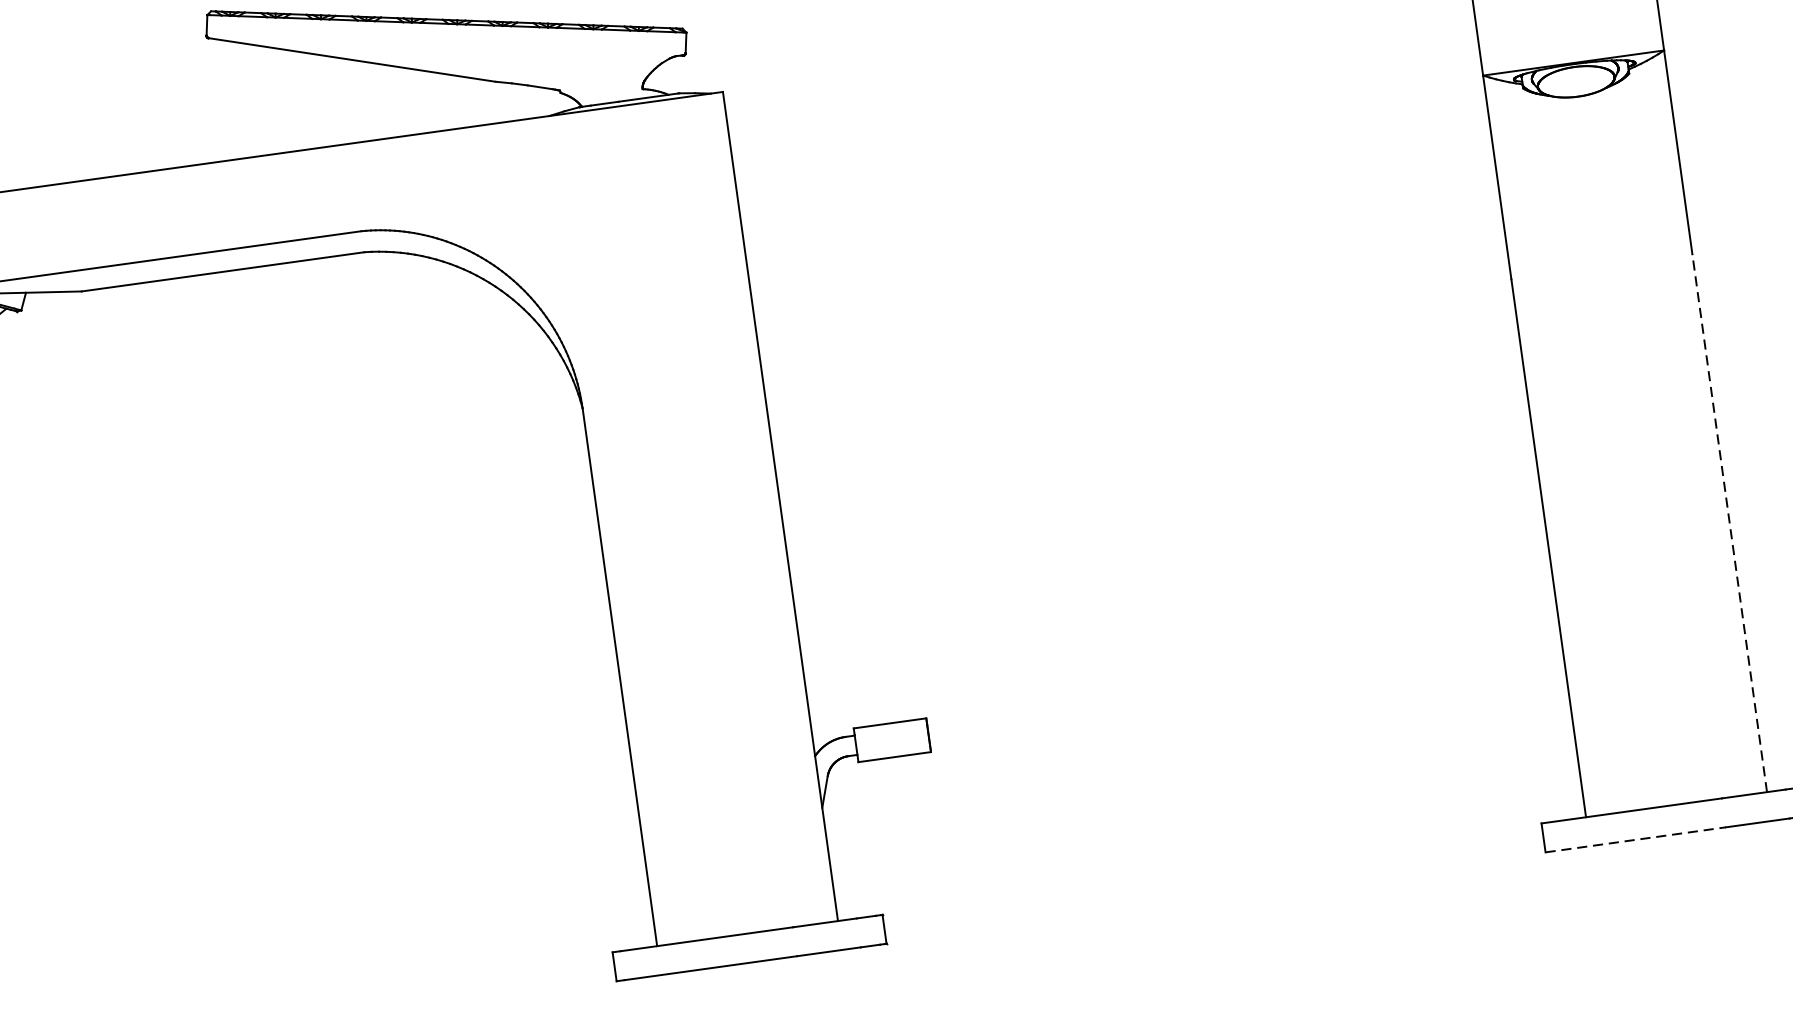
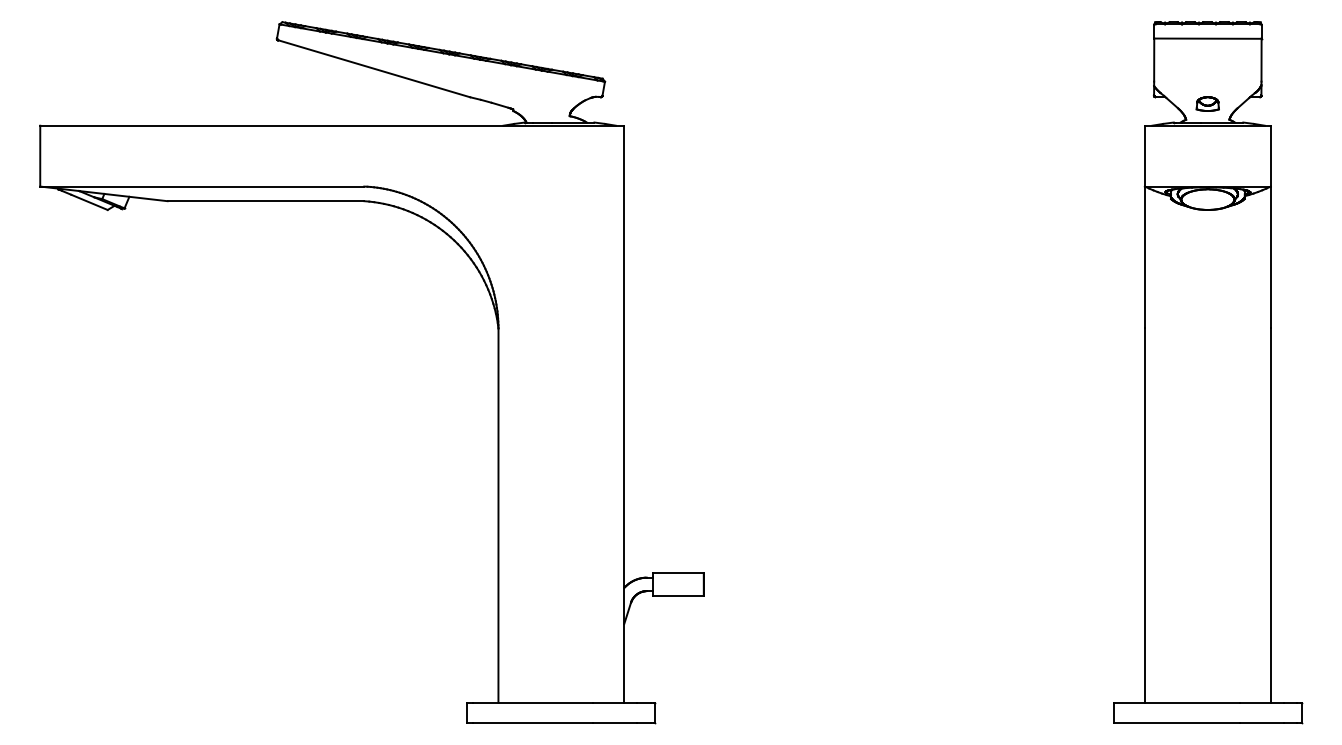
line: (1729, 523) -> (1270, 515), dashed -> solid
line: (1635, 839) -> (1176, 722), dashed -> solid

